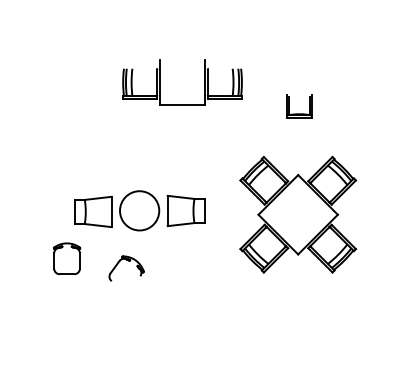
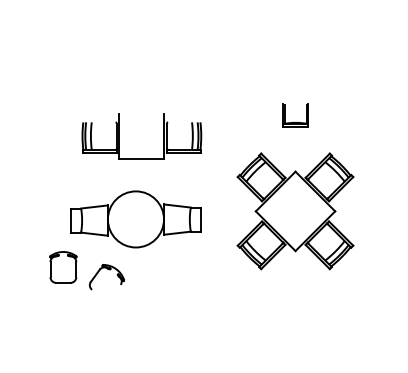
part: (160, 82) -> (119, 136), moved
circle: (139, 210) -> (135, 219), size x1.43
part: (298, 214) -> (295, 211), moved
part: (127, 261) -> (107, 270), moved

